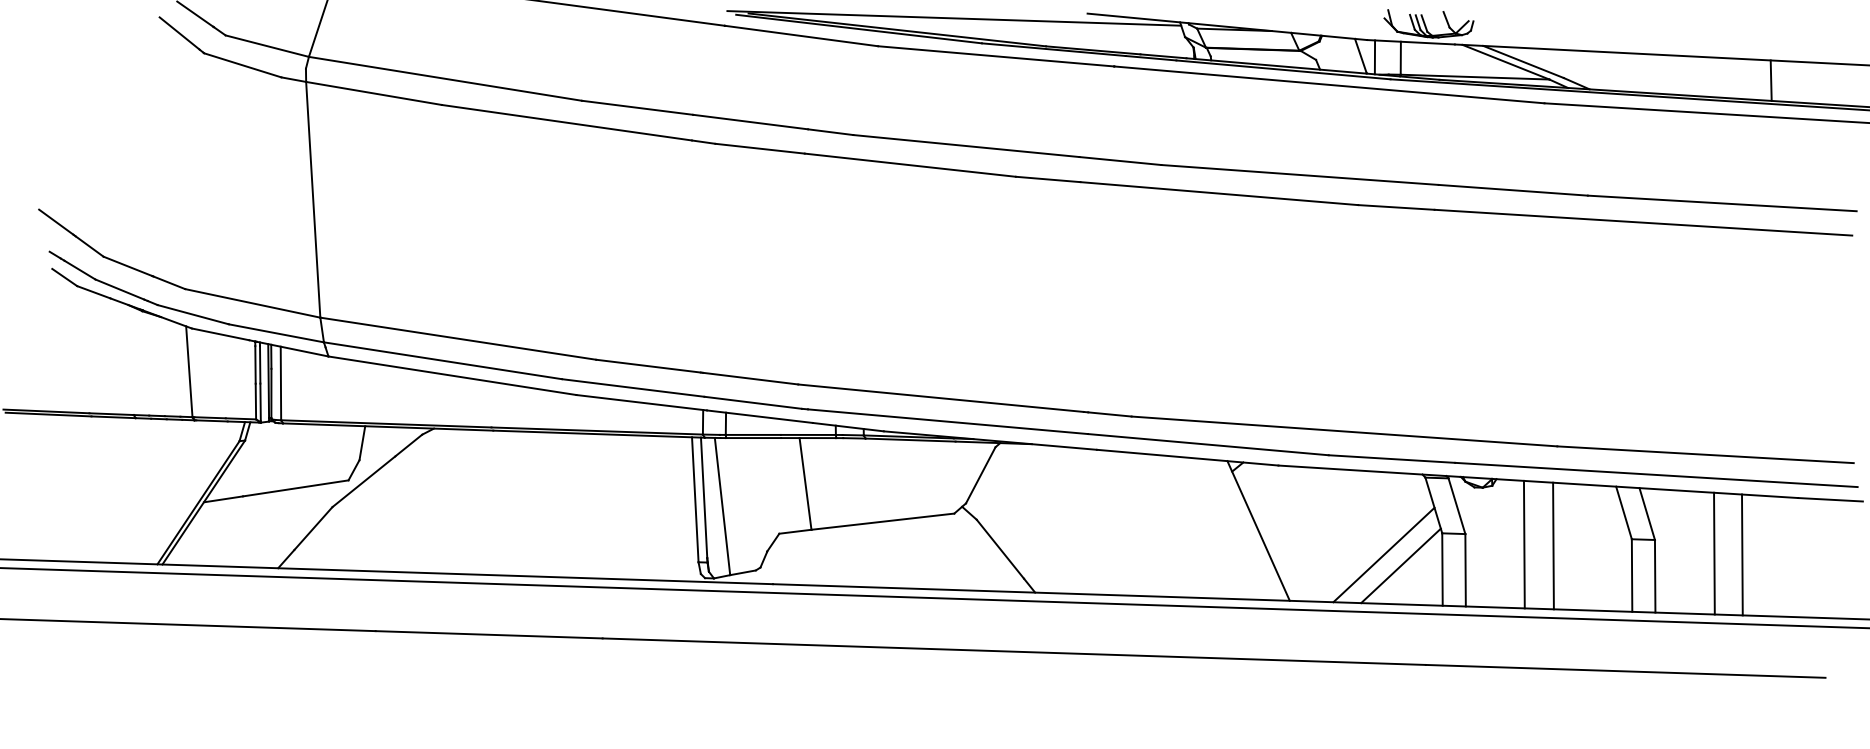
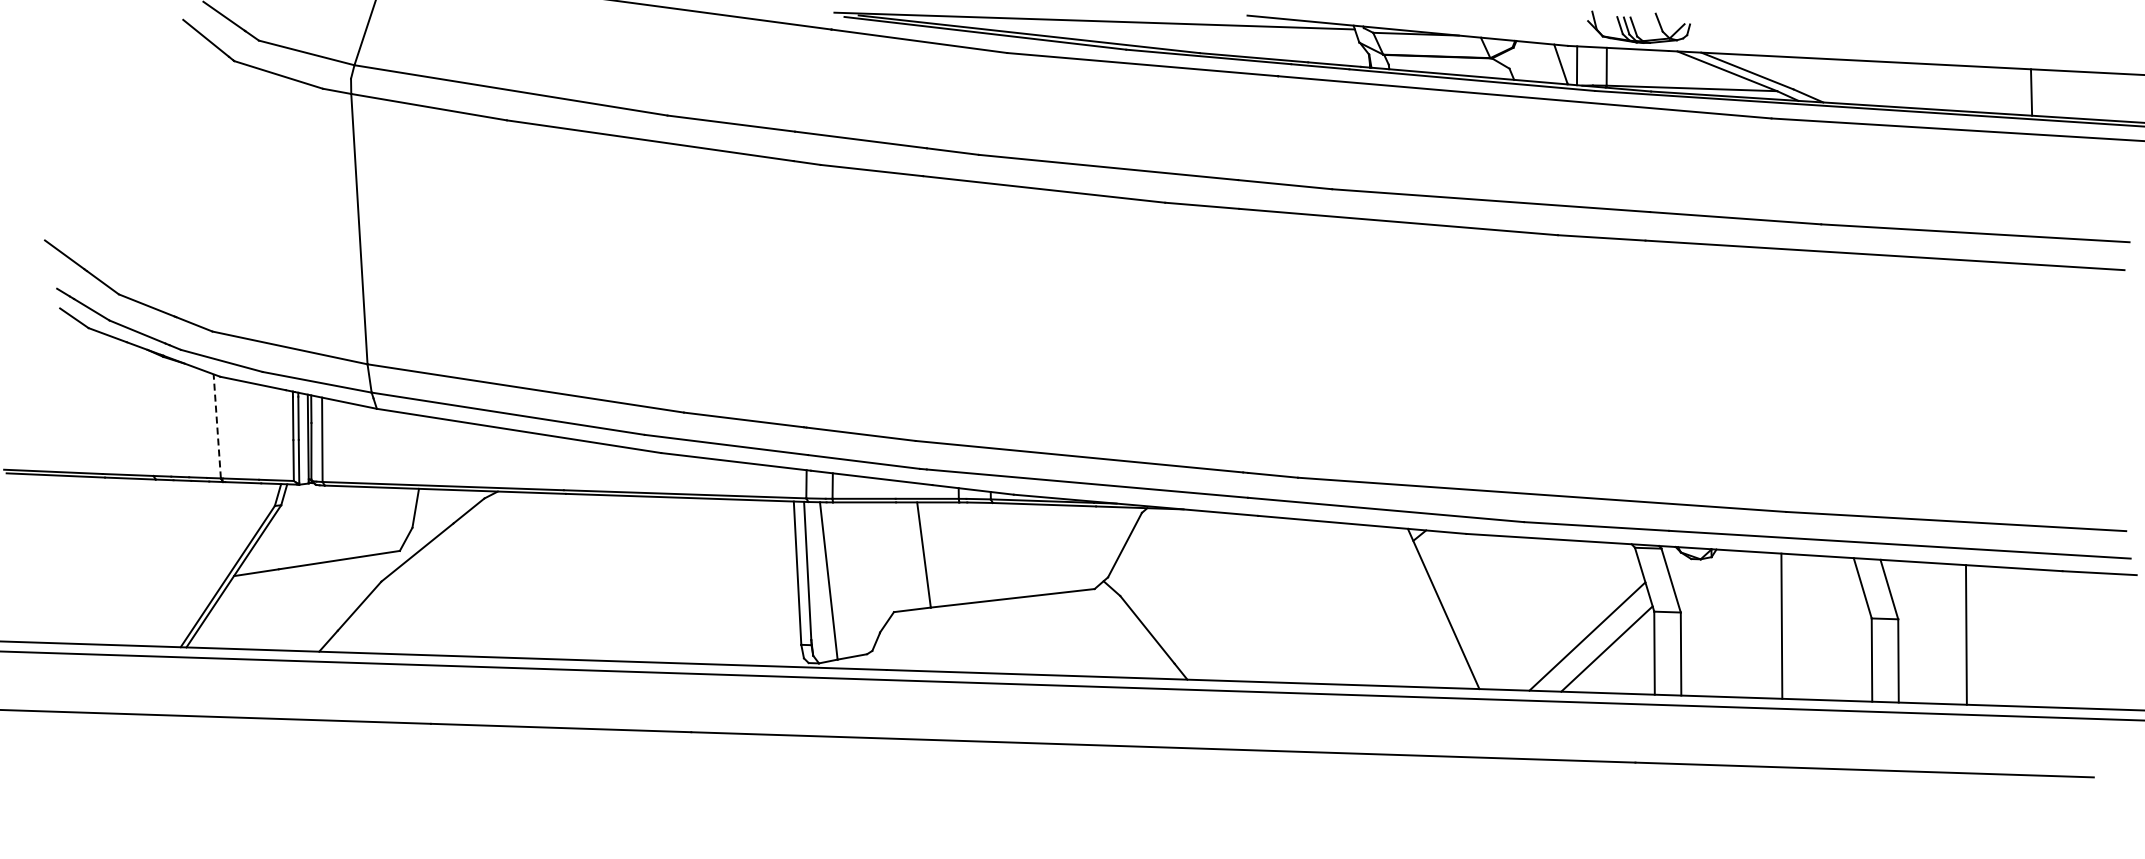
line: (189, 371) -> (217, 425), solid -> dashed
line: (1524, 544) -> (1748, 624), removed
line: (1742, 554) -> (1998, 636), removed

